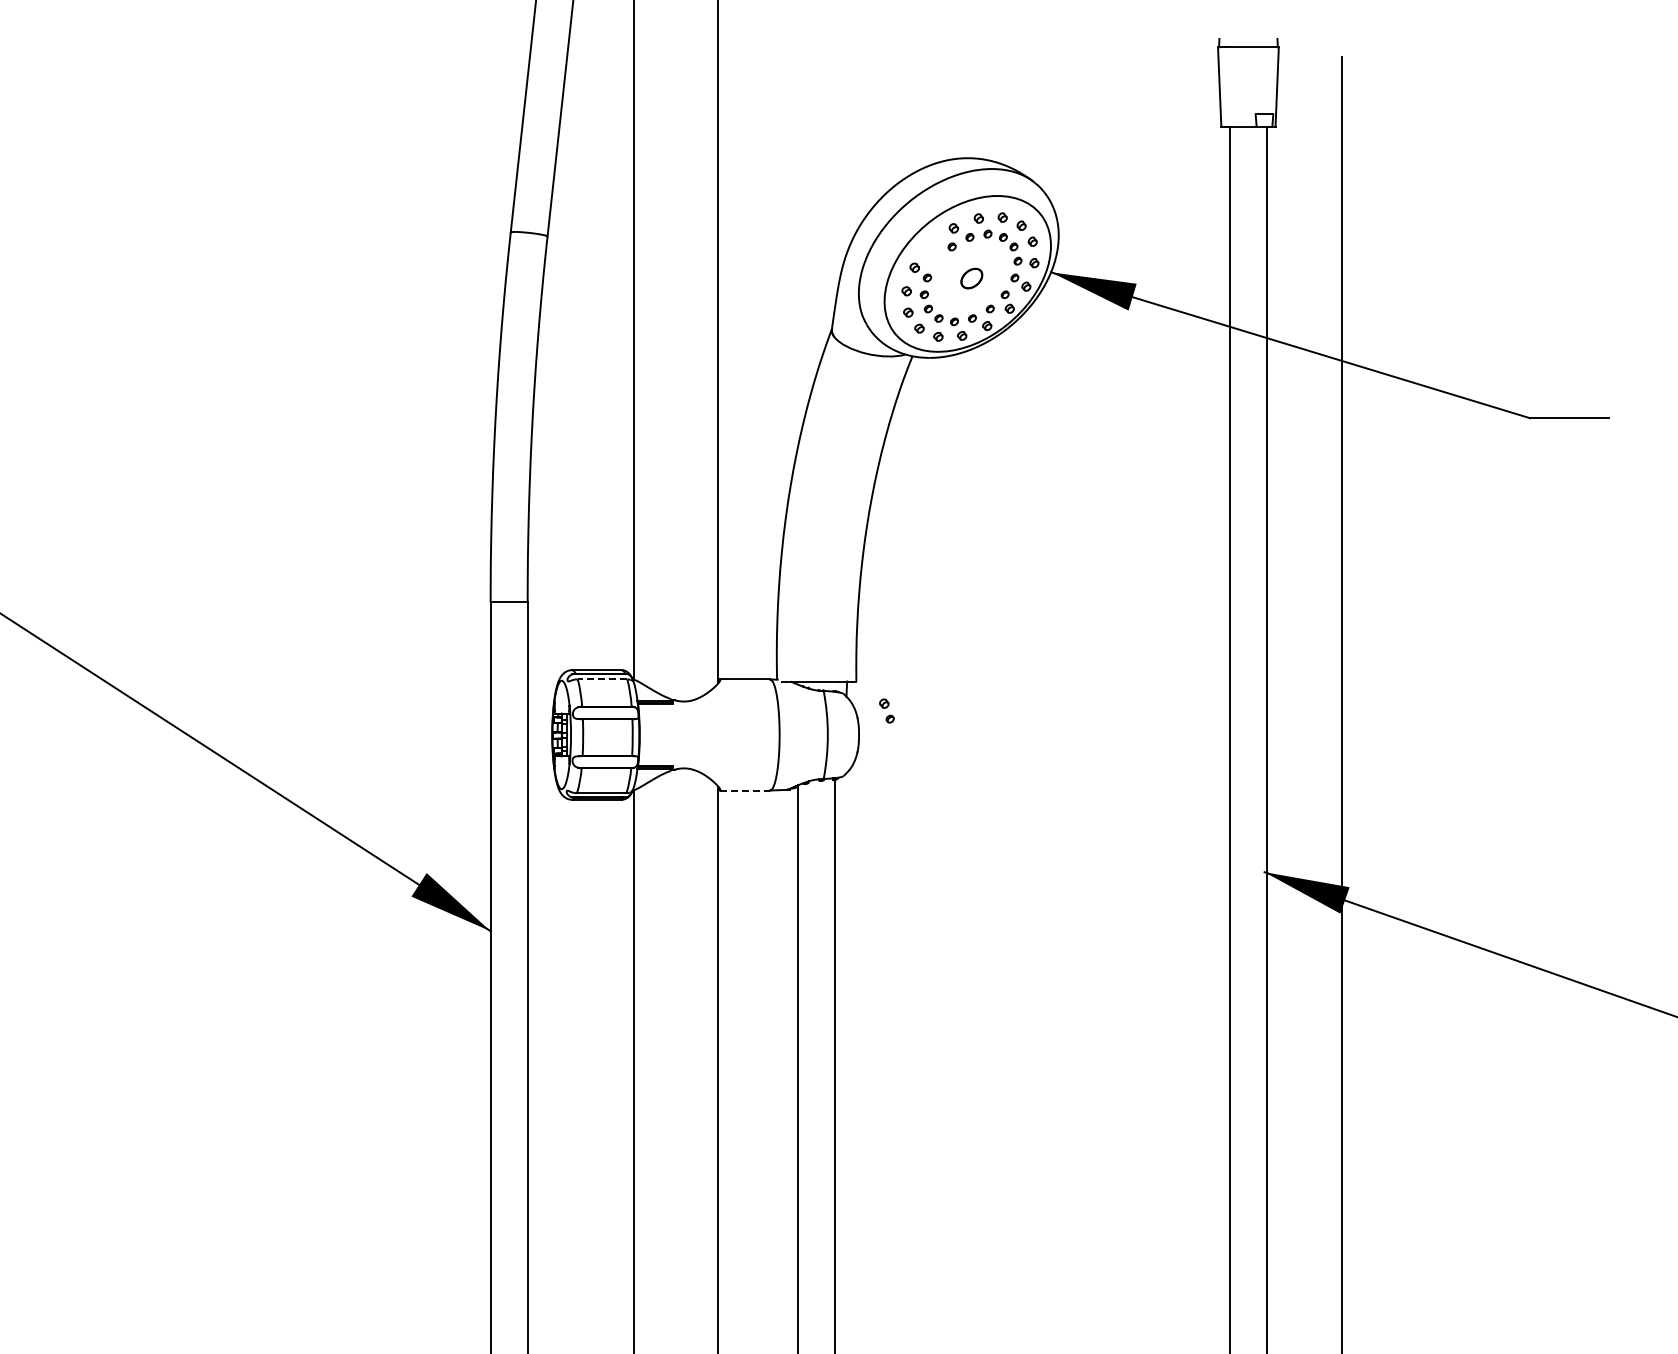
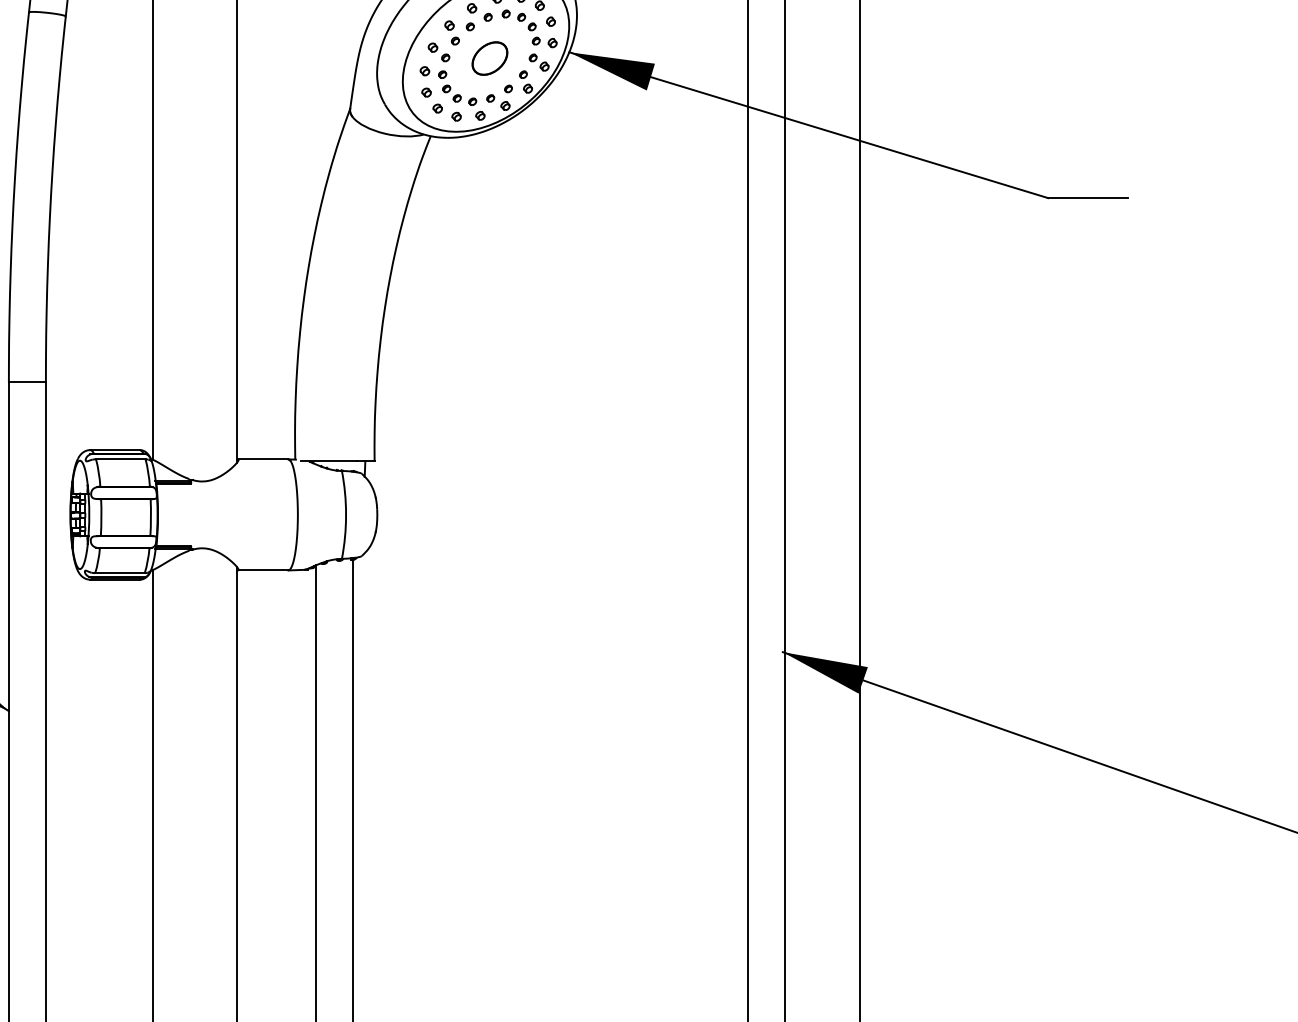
part: (971, 278) -> (489, 58), size x1.67
line: (602, 679) -> (120, 459), dashed -> solid
part: (886, 710) -> (451, 32), moved
line: (745, 790) -> (263, 570), dashed -> solid

